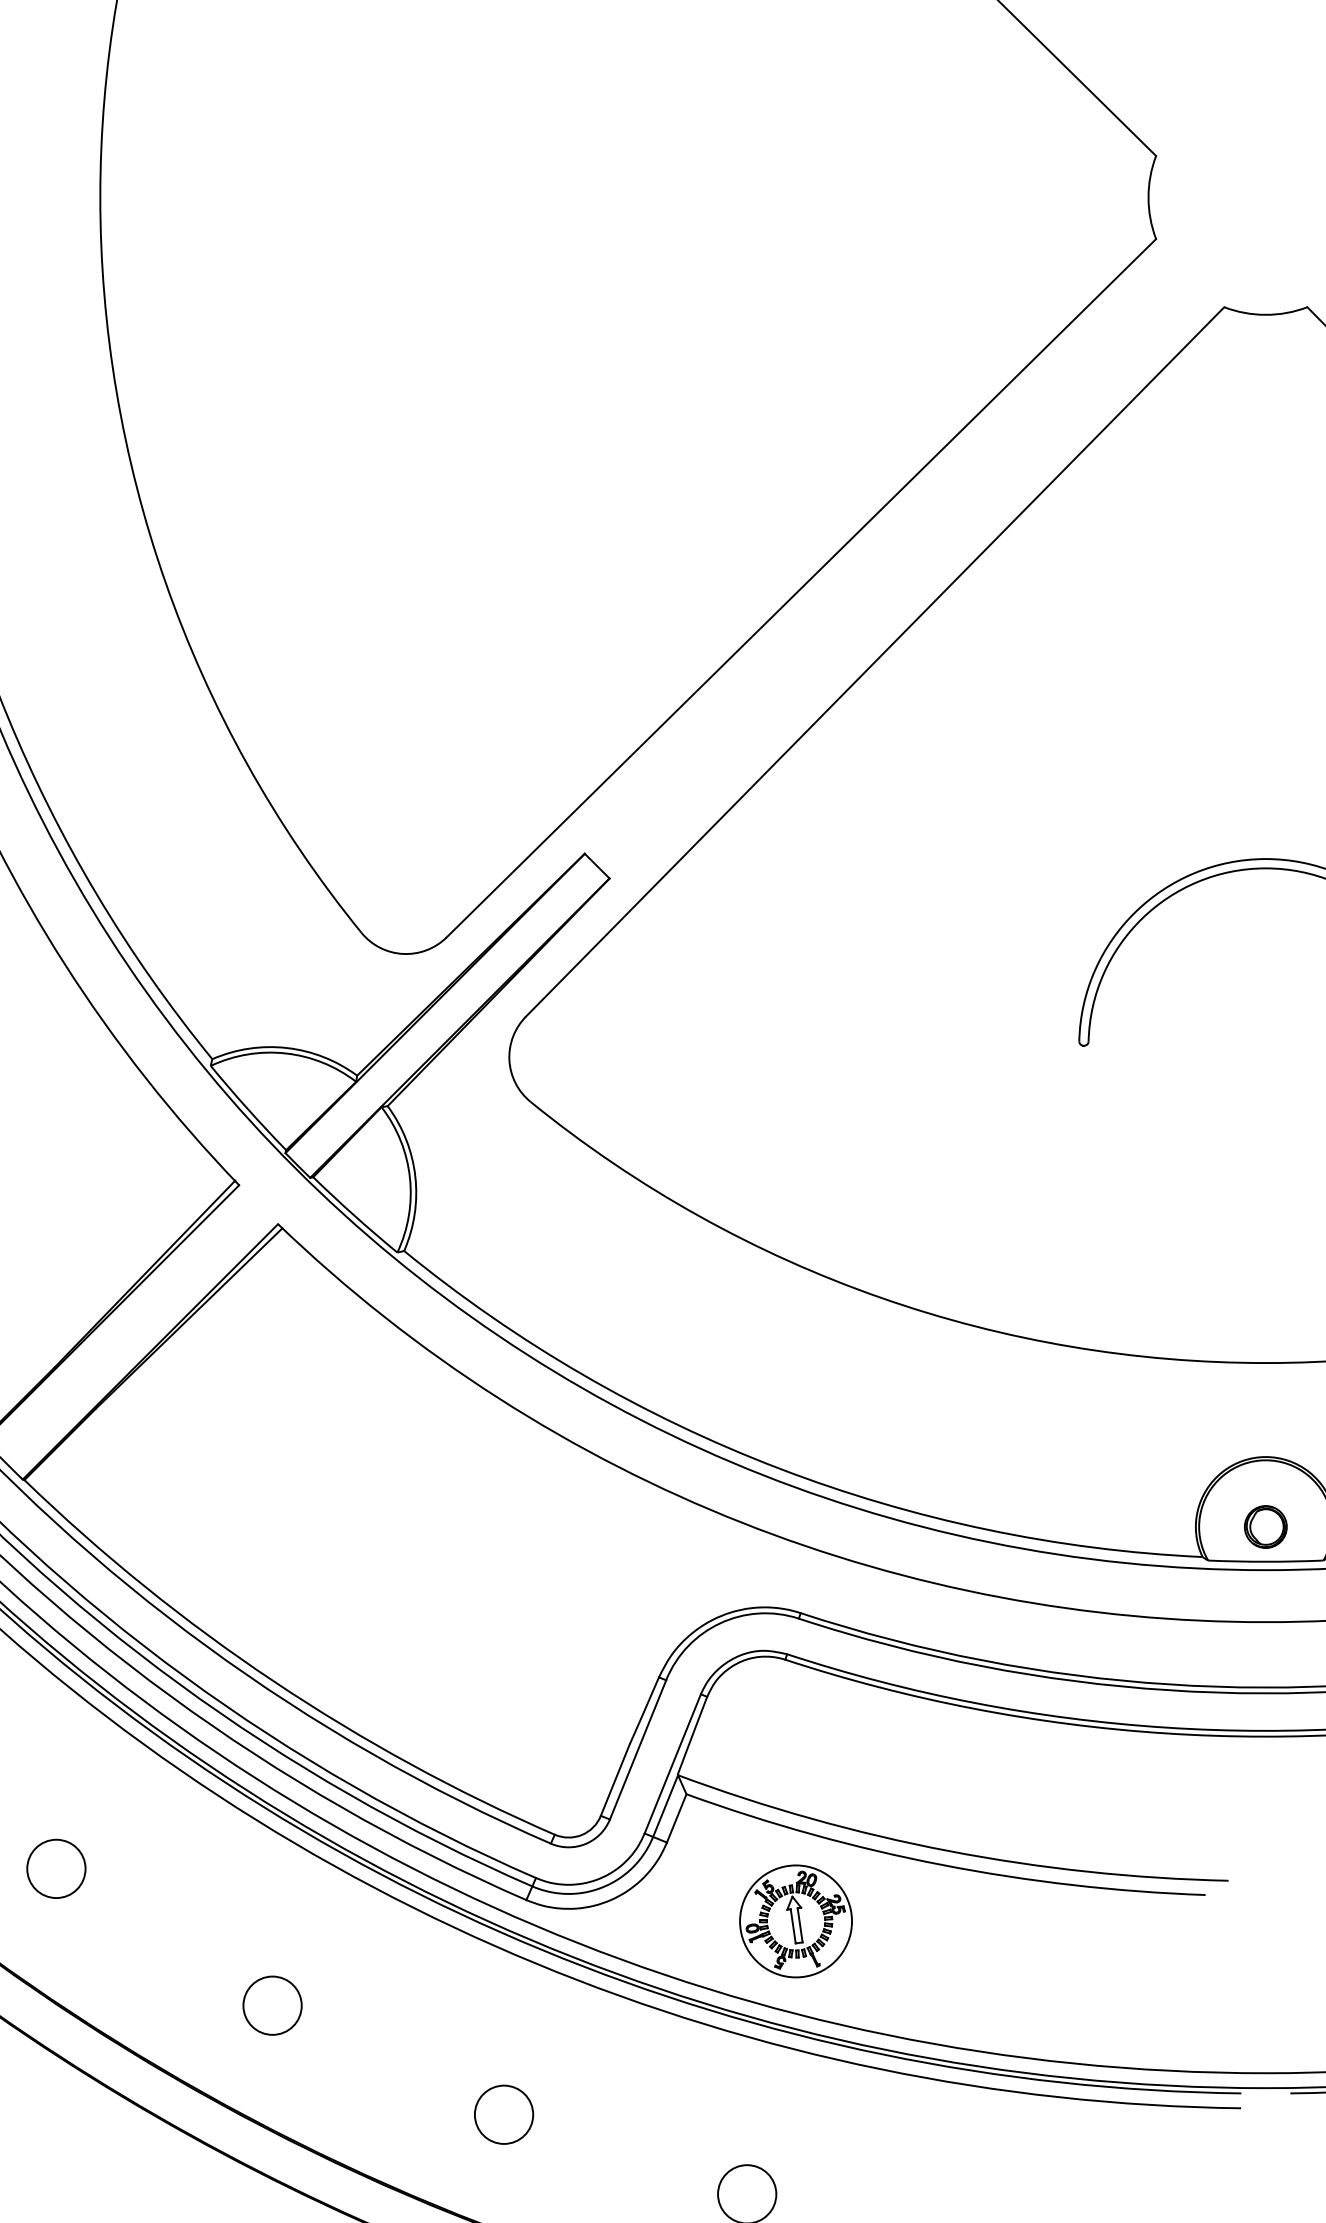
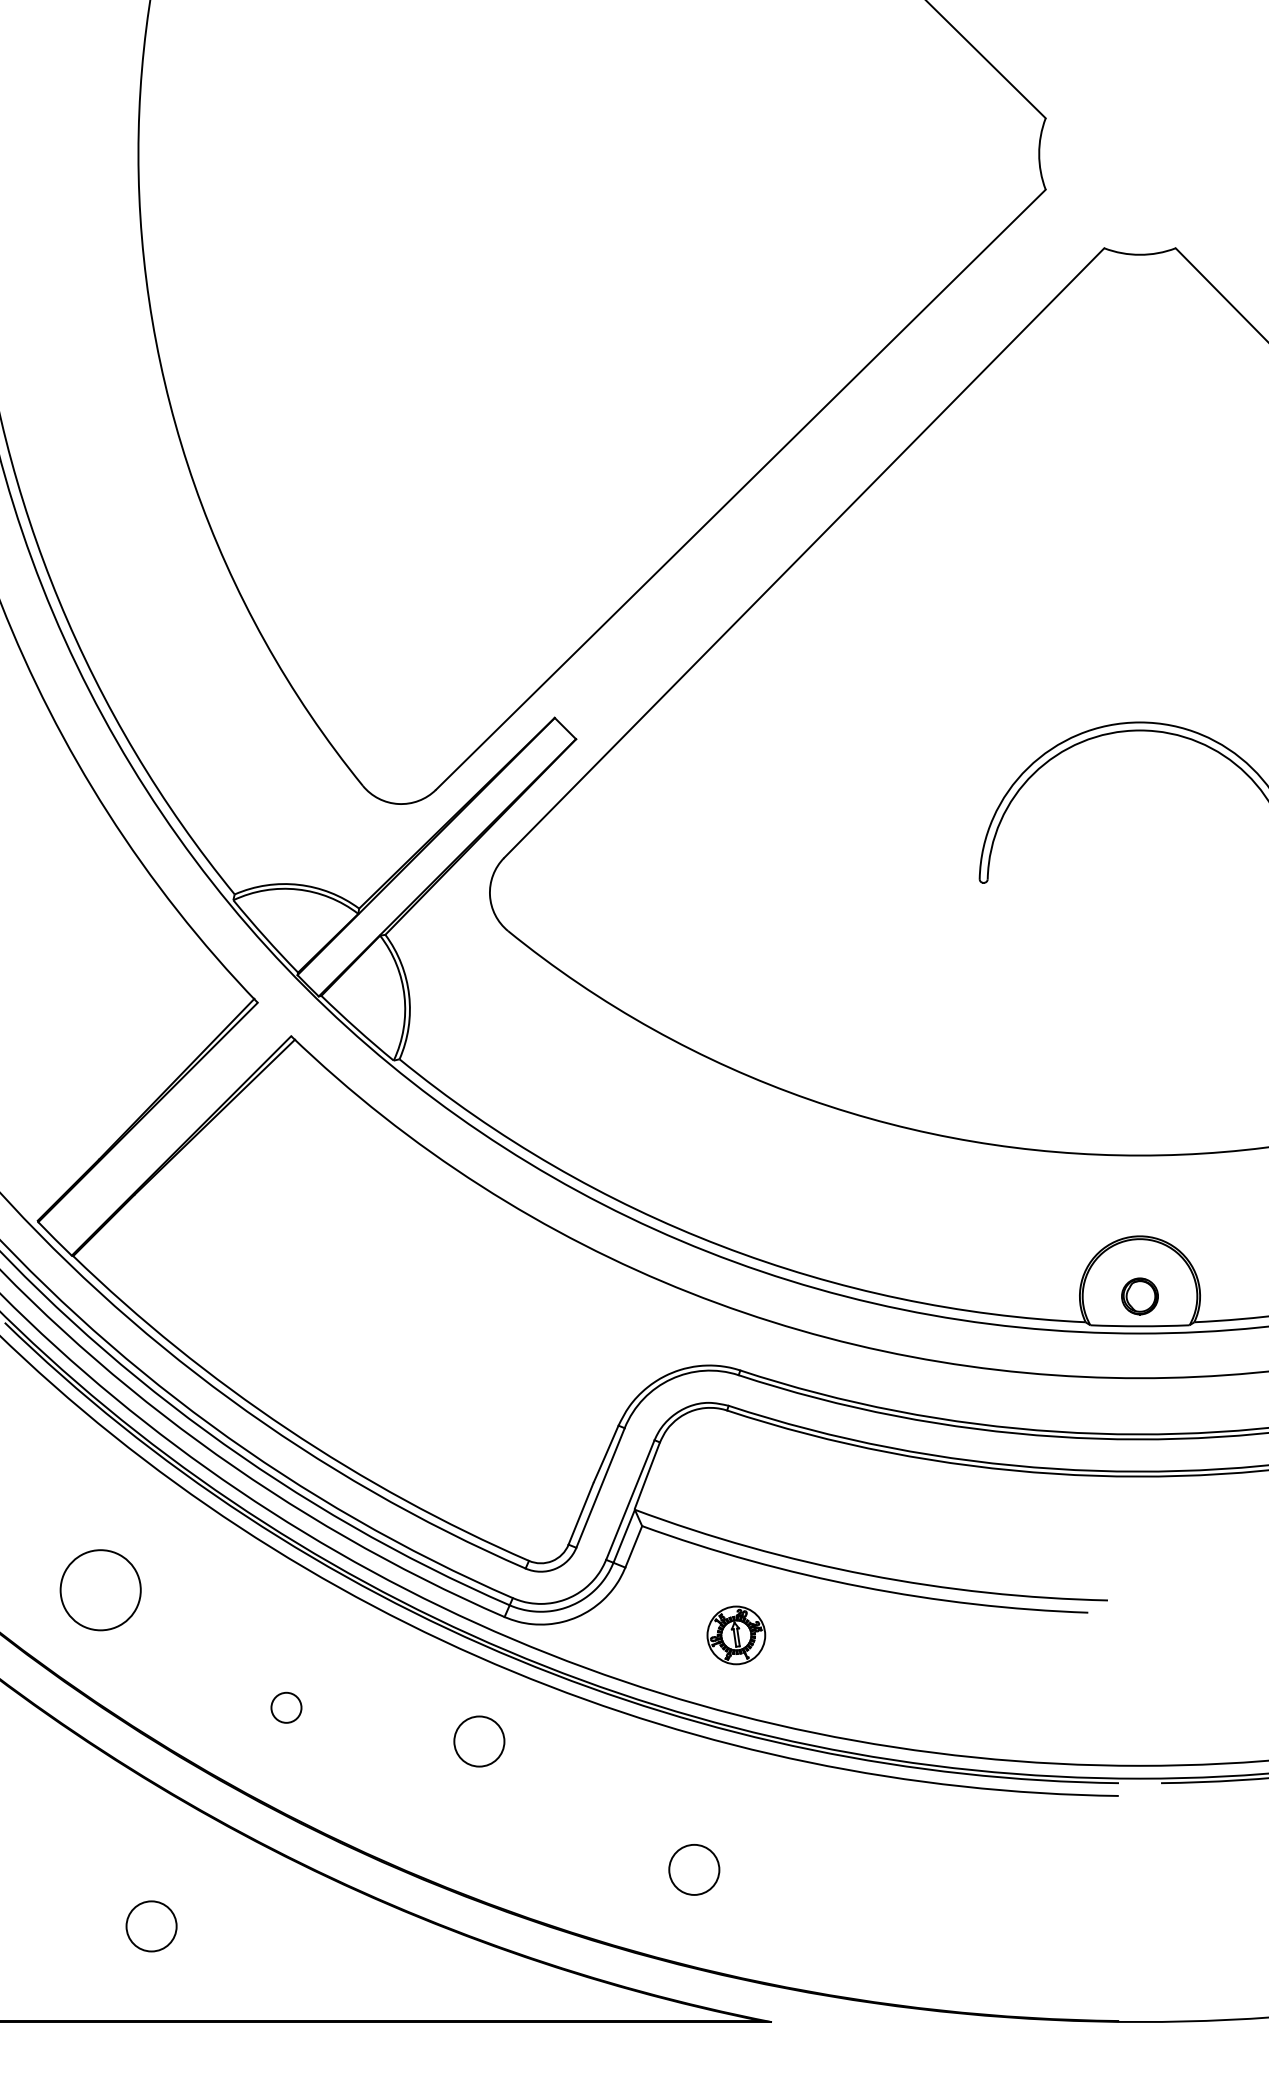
circle: (56, 1869) -> (100, 1590), size x1.6
part: (796, 1921) -> (736, 1635), size x0.6
circle: (272, 2005) -> (286, 1707), size x0.6
circle: (504, 2114) -> (479, 1741), moved

